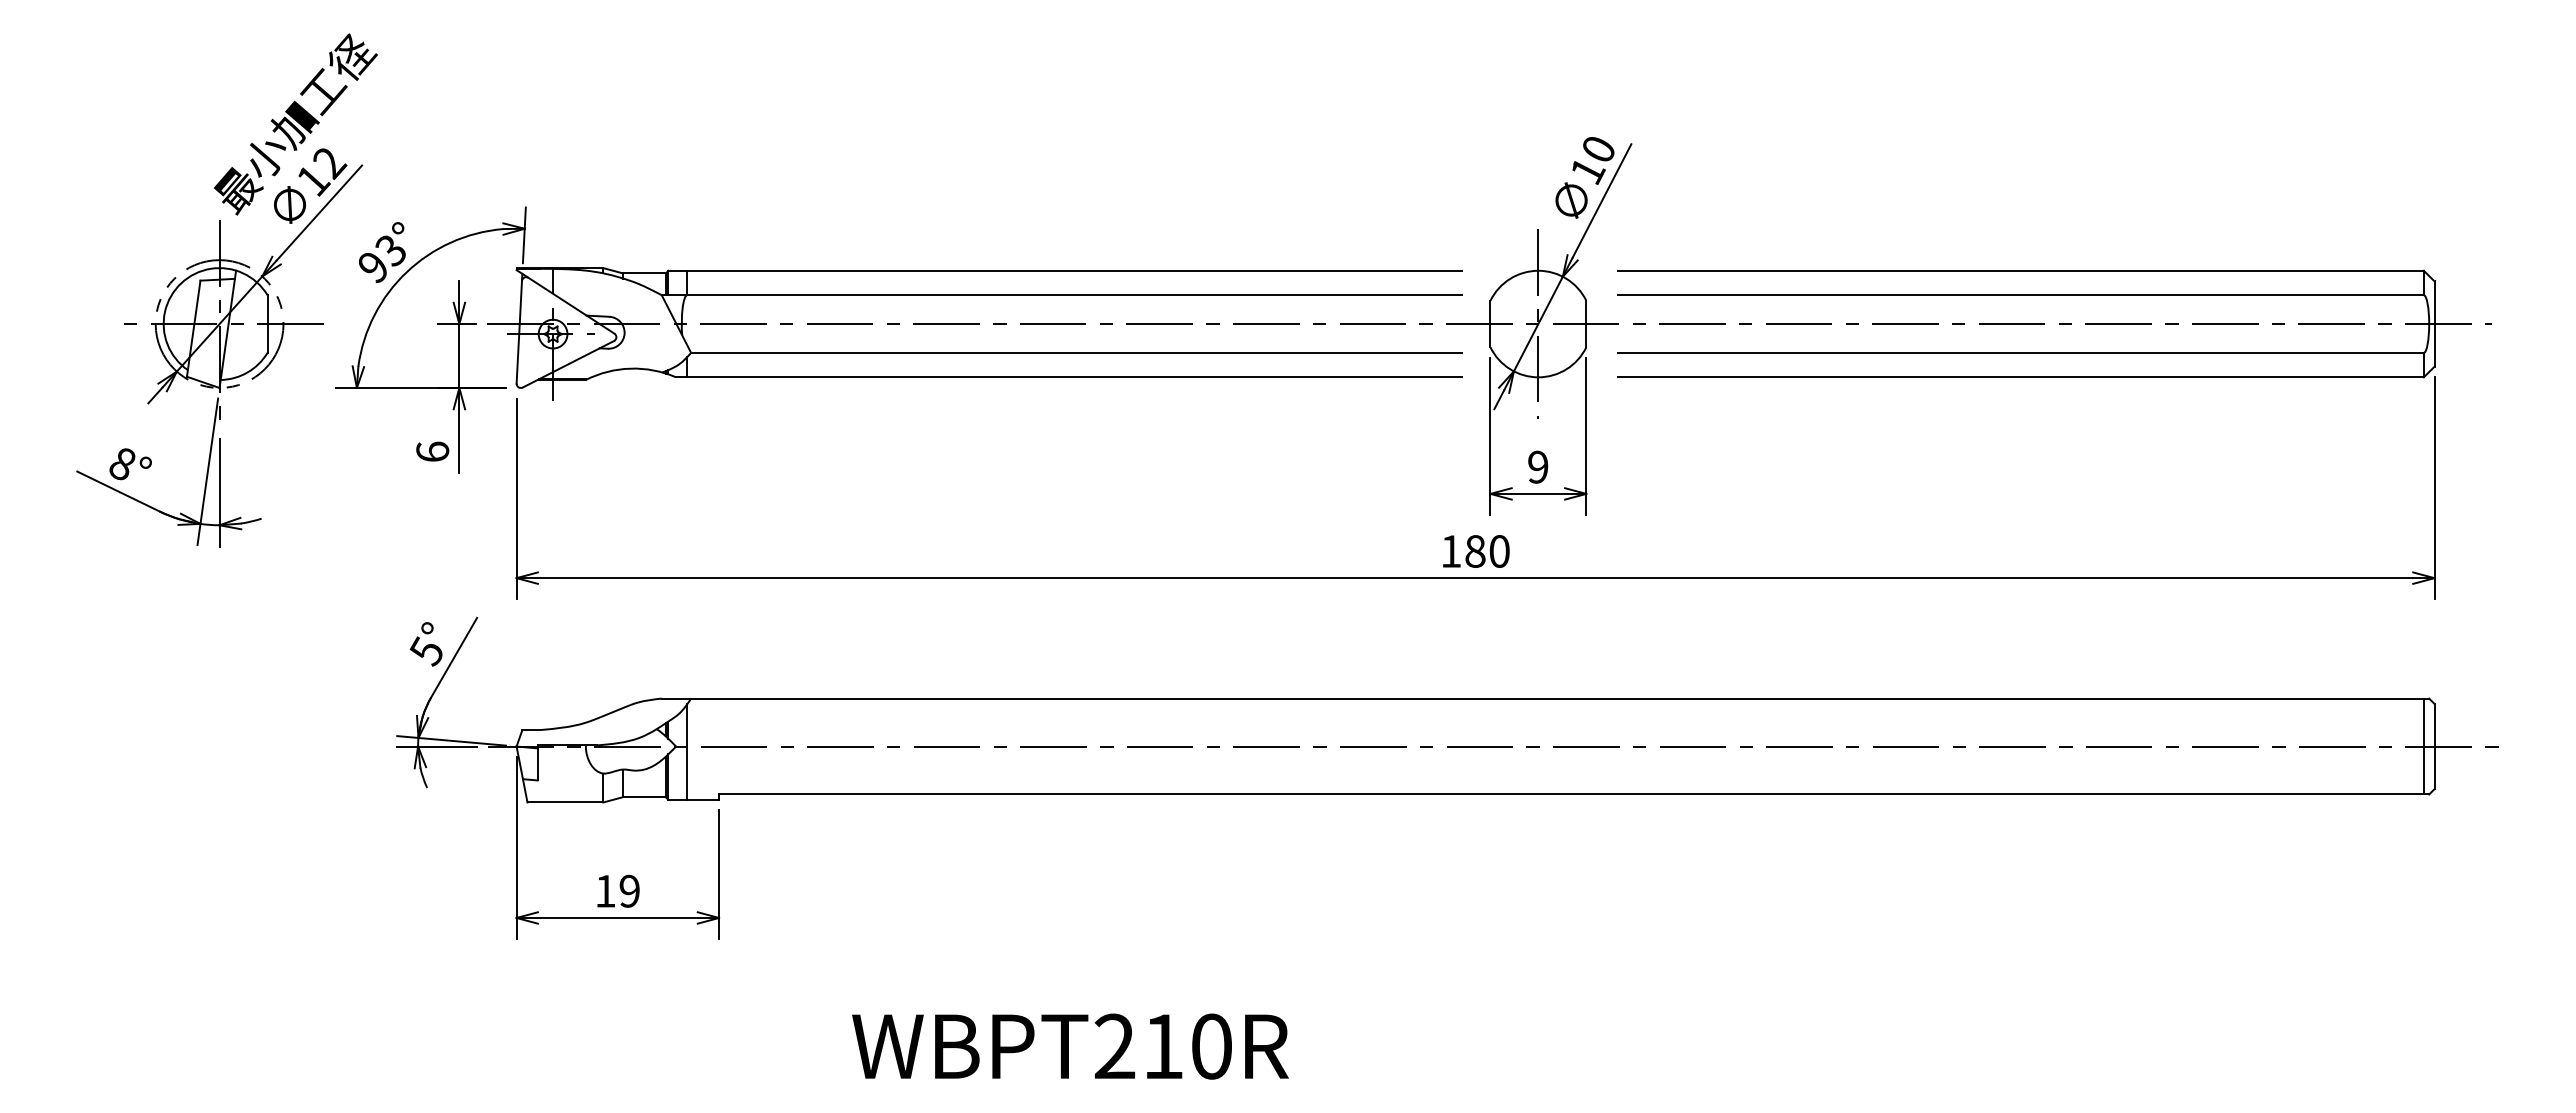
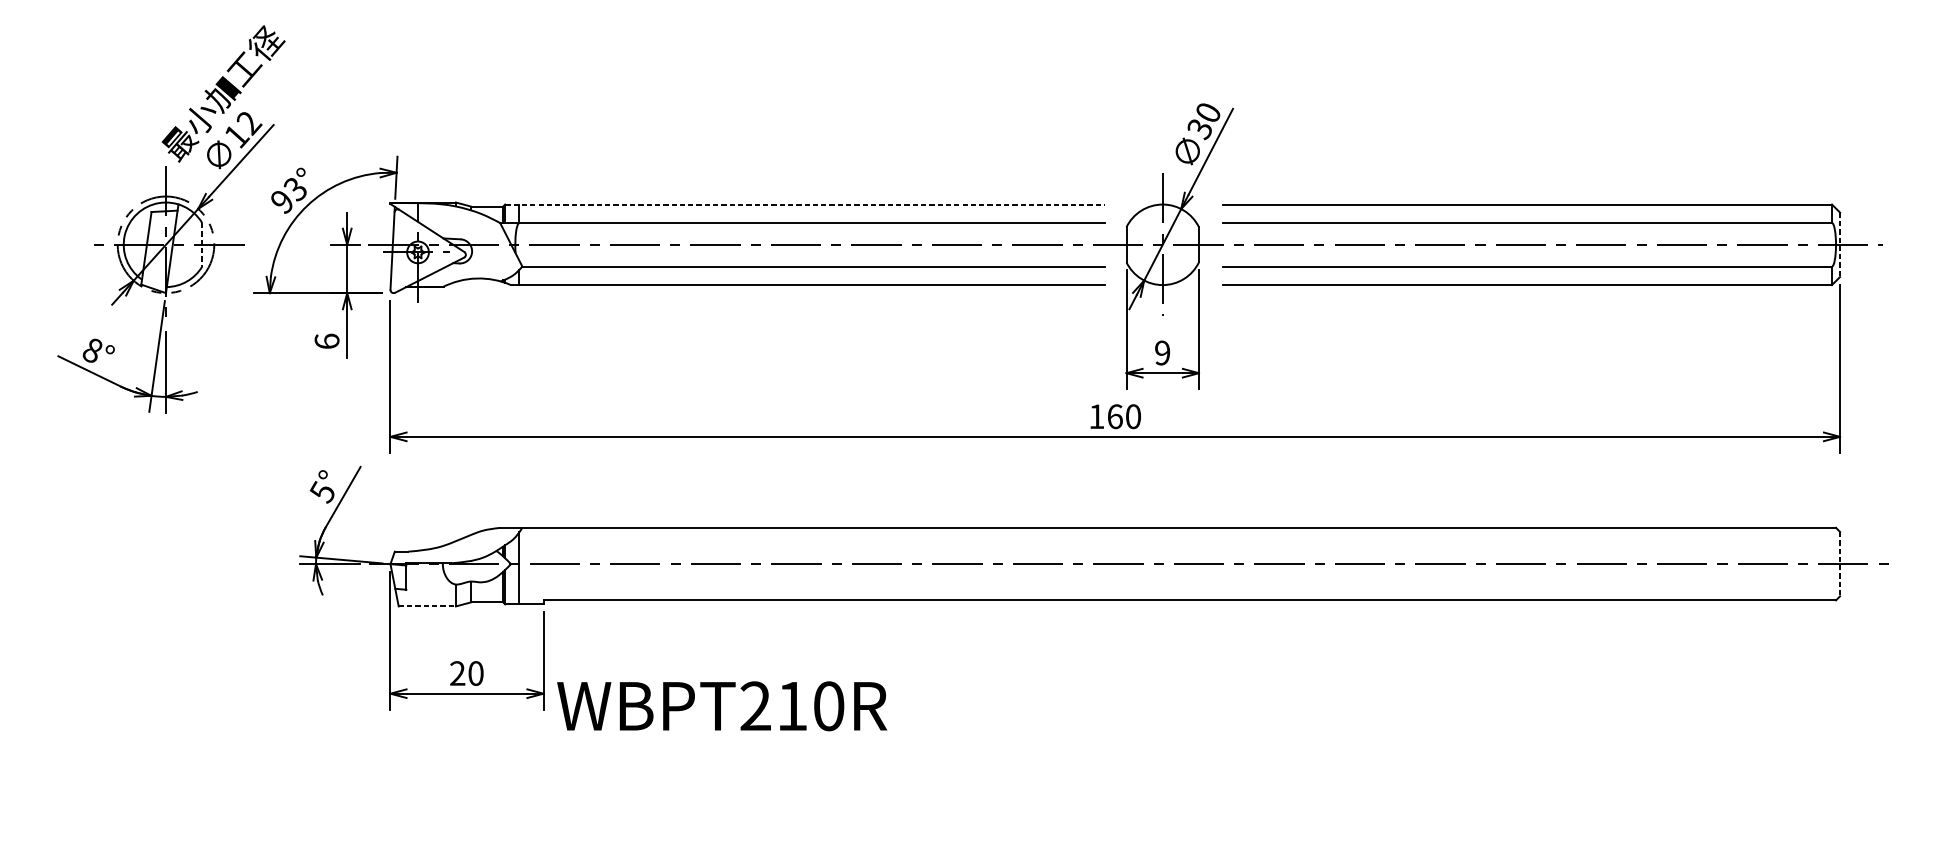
text: (1588, 171) -> (1200, 129), 10 -> 30
line: (1065, 270) -> (805, 204), solid -> dashed
line: (267, 324) -> (202, 245), solid -> dashed
line: (2434, 324) -> (1840, 245), solid -> dashed
text: (1475, 551) -> (1115, 416), 180 -> 160
line: (2423, 746) -> (1831, 564), removed
line: (2434, 746) -> (1840, 564), solid -> dashed
line: (565, 802) -> (427, 606), solid -> dashed
text: (617, 890) -> (466, 672), 19 -> 20
text: (1070, 1046) -> (722, 706), moved

